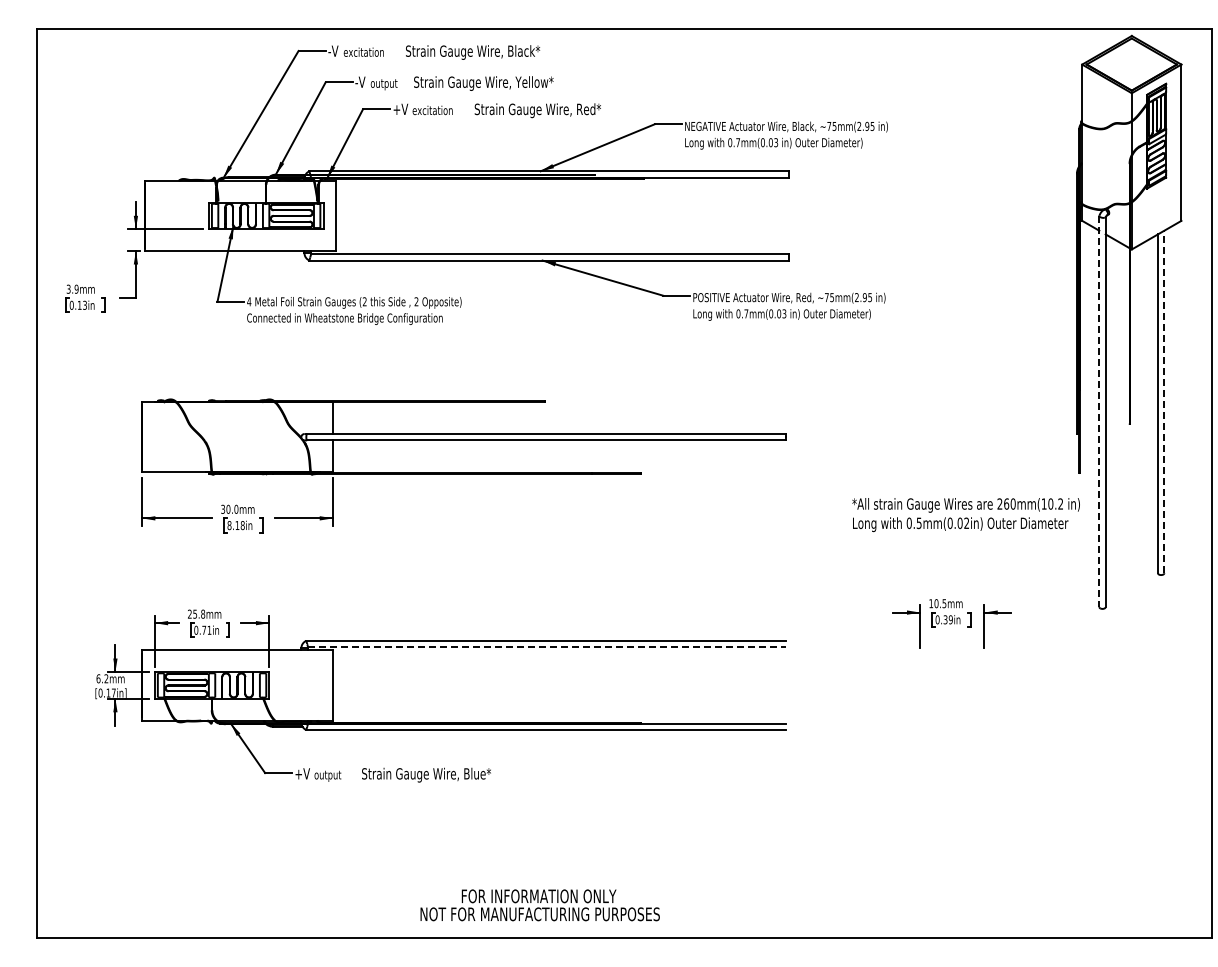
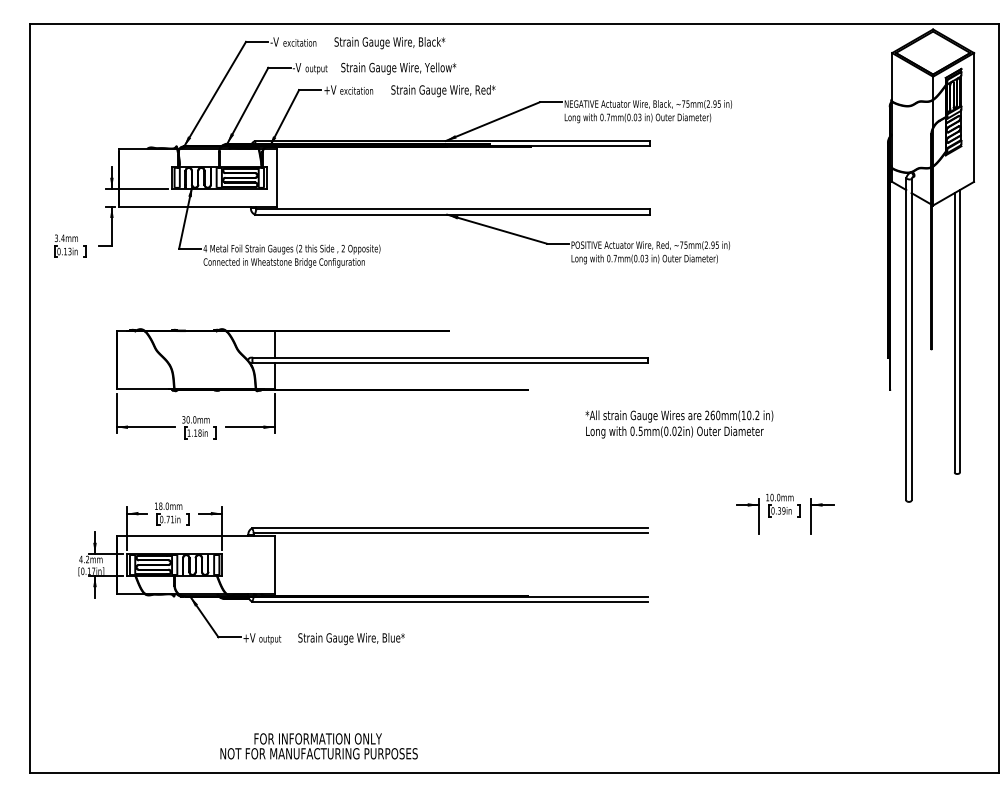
text: (76, 288) -> (62, 237), 3.9mm -> 3.4mm
line: (1164, 401) -> (960, 330), dashed -> solid
line: (1099, 411) -> (906, 339), dashed -> solid
text: (965, 515) -> (678, 424), moved
text: (229, 525) -> (189, 433), 8.18in -> 1.18in
text: (944, 603) -> (778, 497), 10.5mm -> 10.0mm
text: (196, 613) -> (161, 505), 25.8mm -> 18.0mm
line: (546, 647) -> (450, 533), dashed -> solid
text: (98, 678) -> (81, 559), 6.2mm -> 4.2mm
text: (539, 905) -> (318, 746), moved

